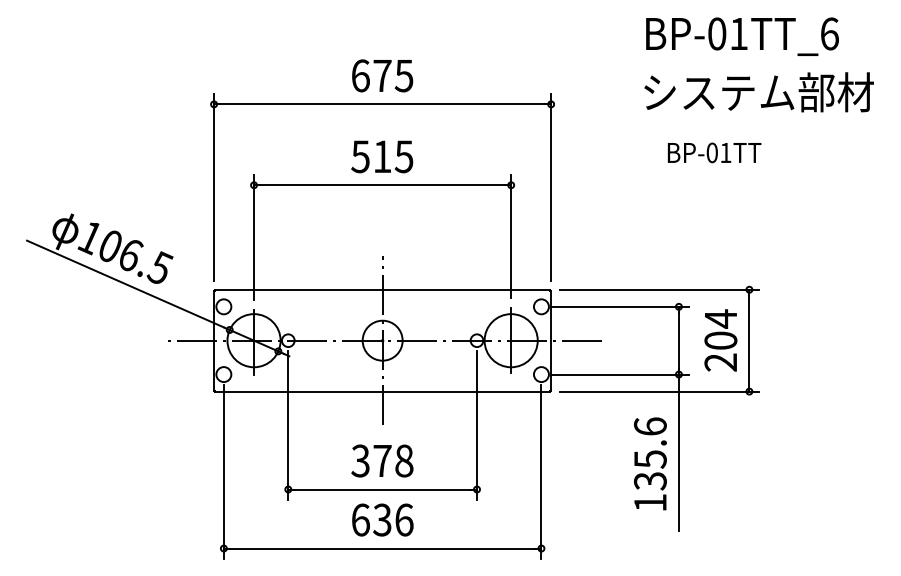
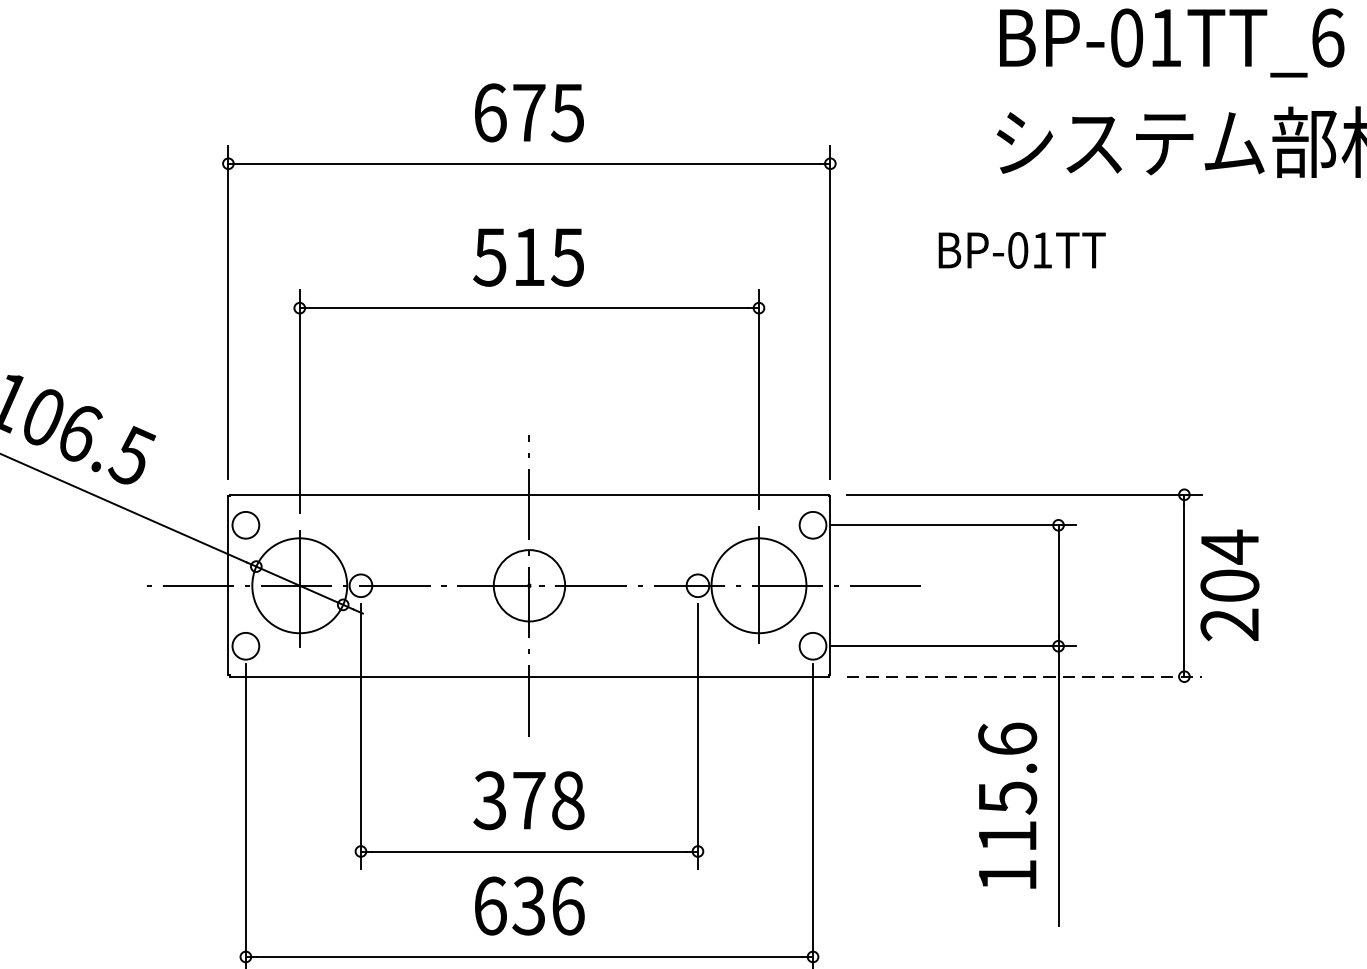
text: (714, 152) -> (1022, 249), moved
text: (720, 340) -> (1229, 585), moved
line: (659, 391) -> (1023, 676), solid -> dashed
text: (650, 481) -> (1007, 837), 135.6 -> 115.6

